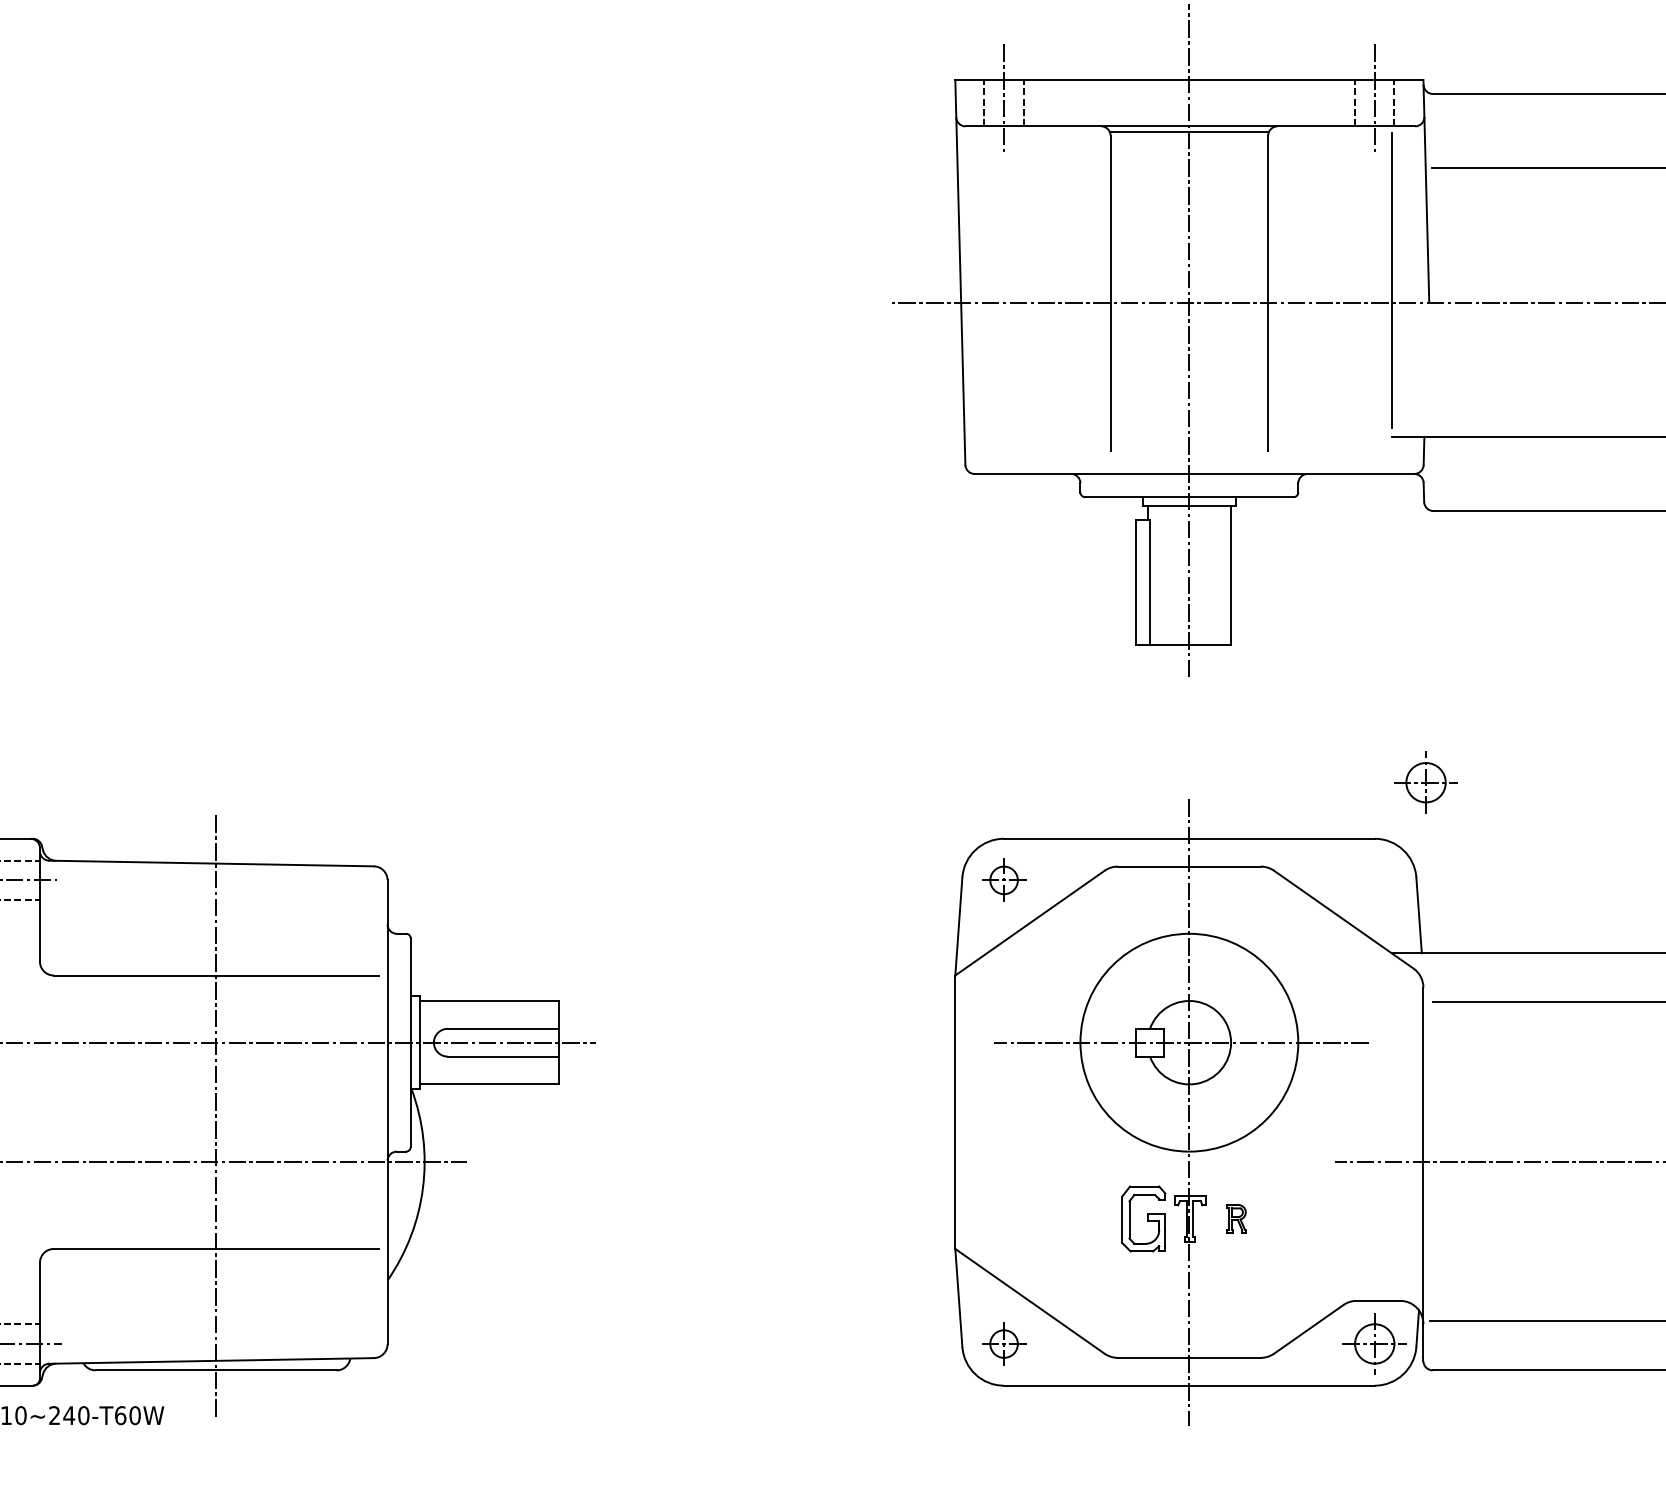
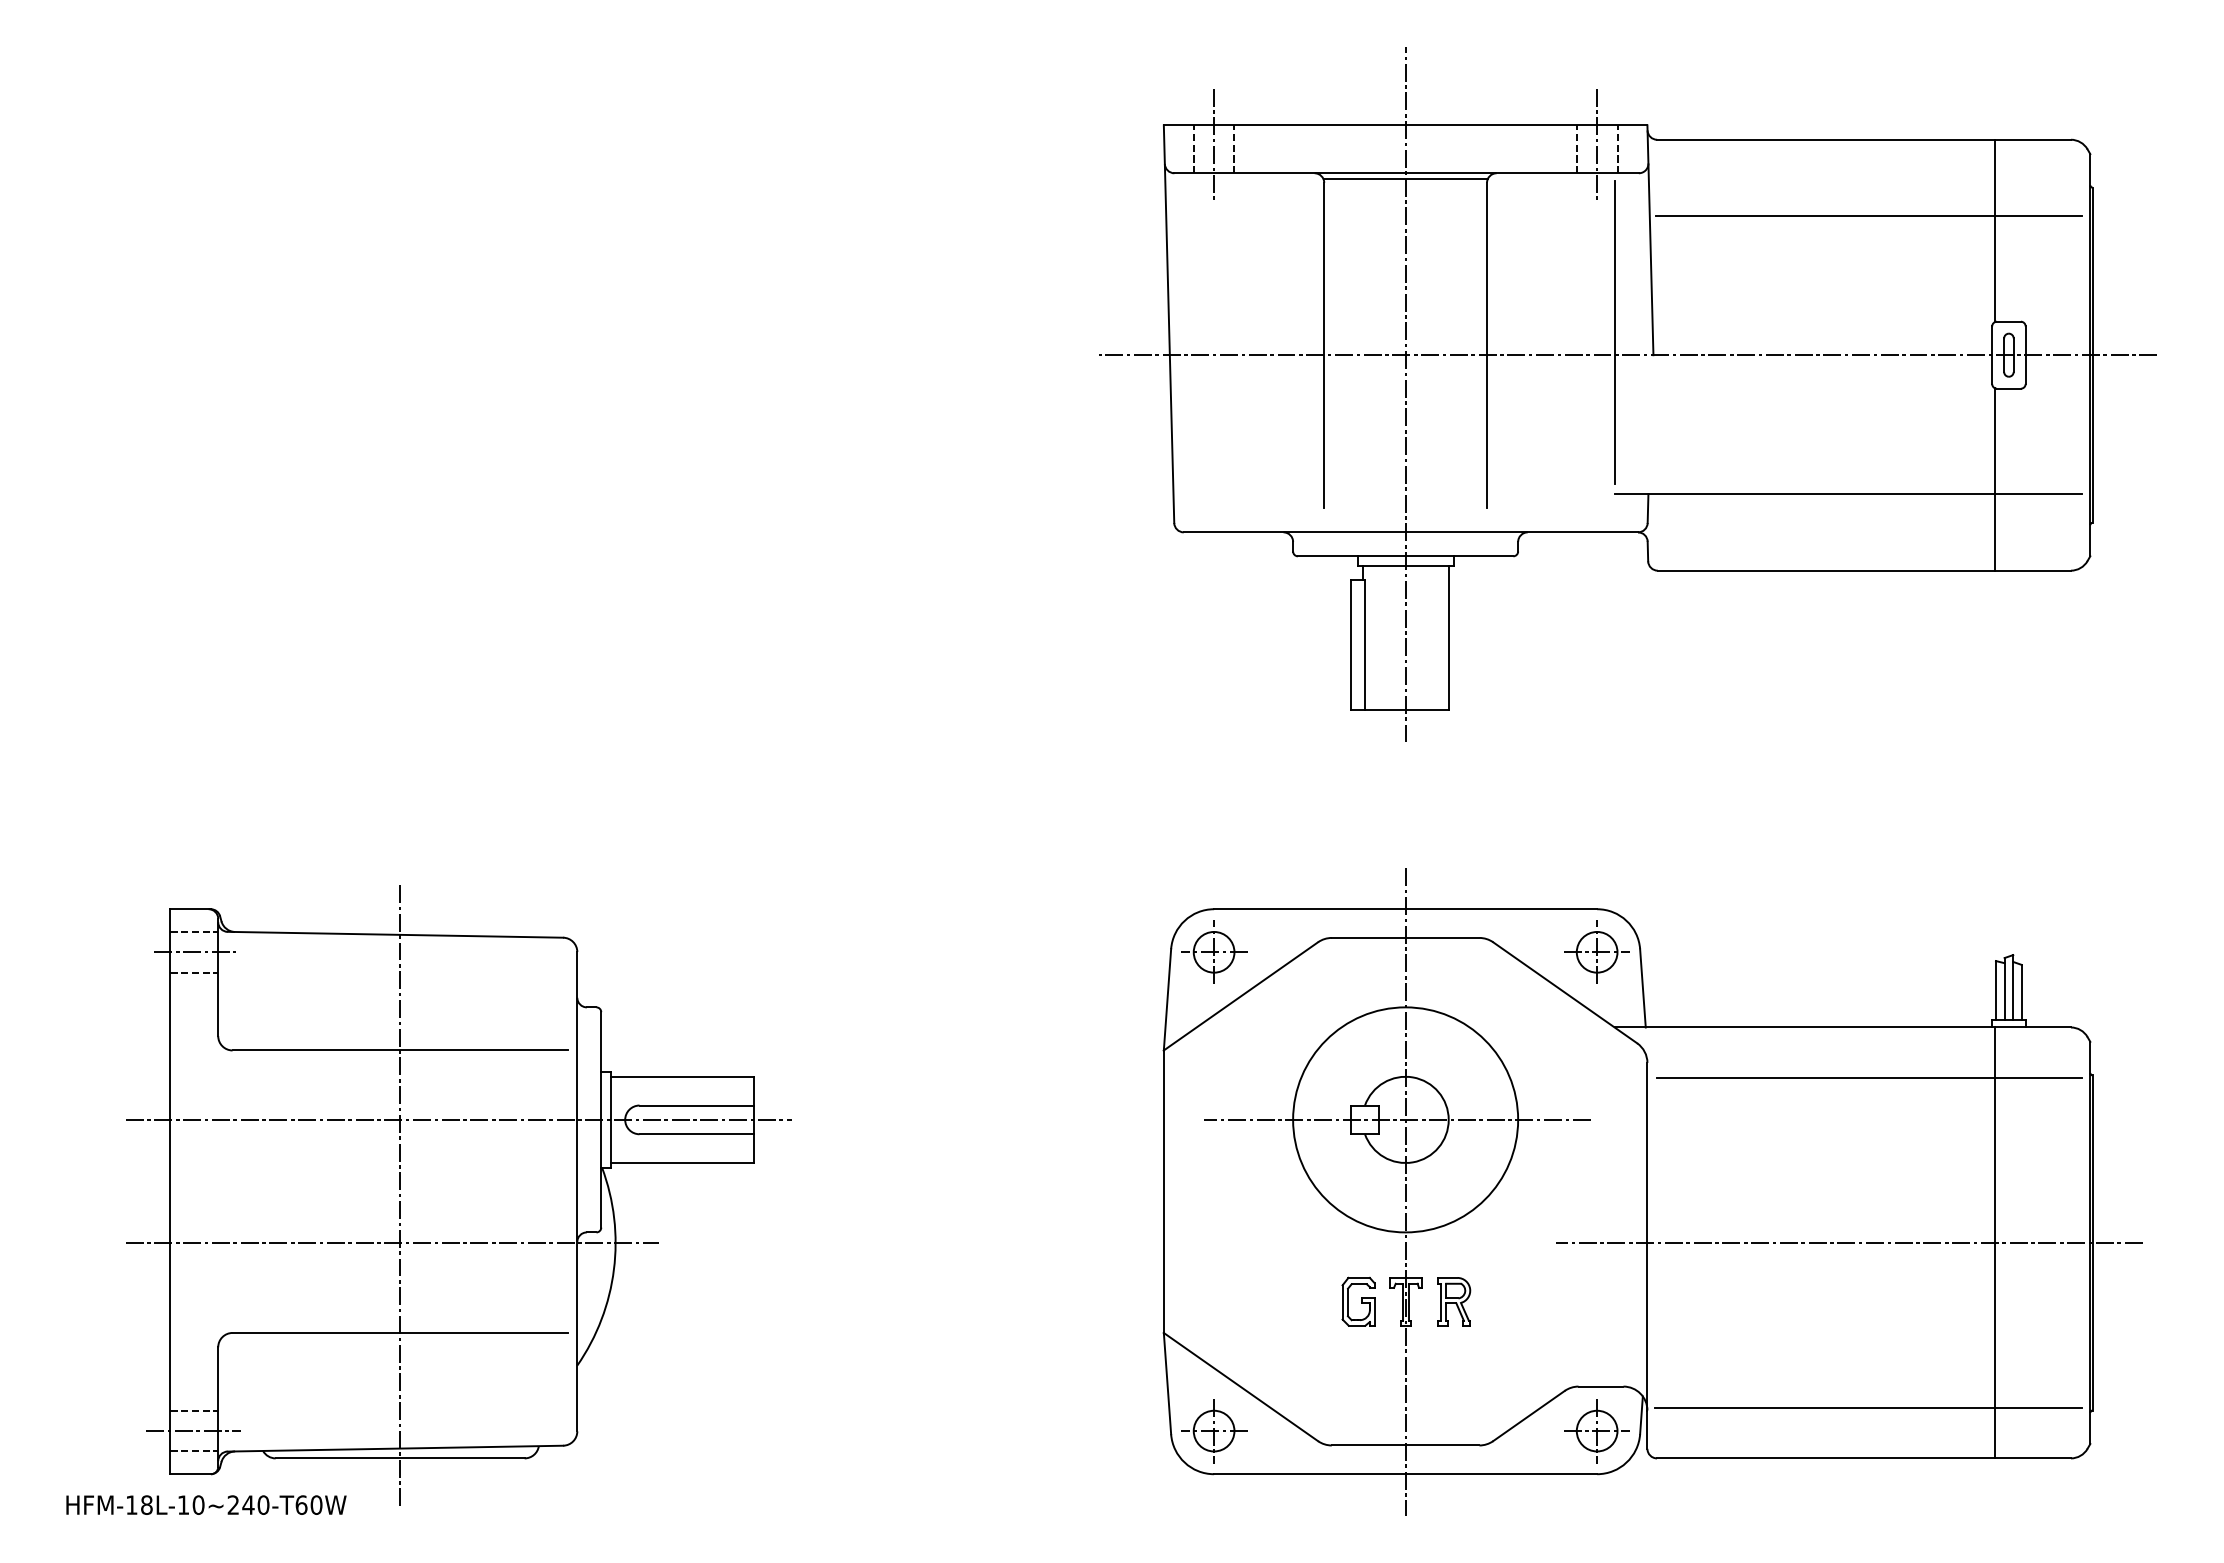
part: (1425, 781) -> (1596, 951), moved
part: (1004, 879) -> (1214, 951), size x1.43
part: (1143, 1218) -> (1358, 1301), size x0.71
part: (1236, 1218) -> (1454, 1301), size x1.67
part: (1004, 1344) -> (1214, 1431), size x1.43

